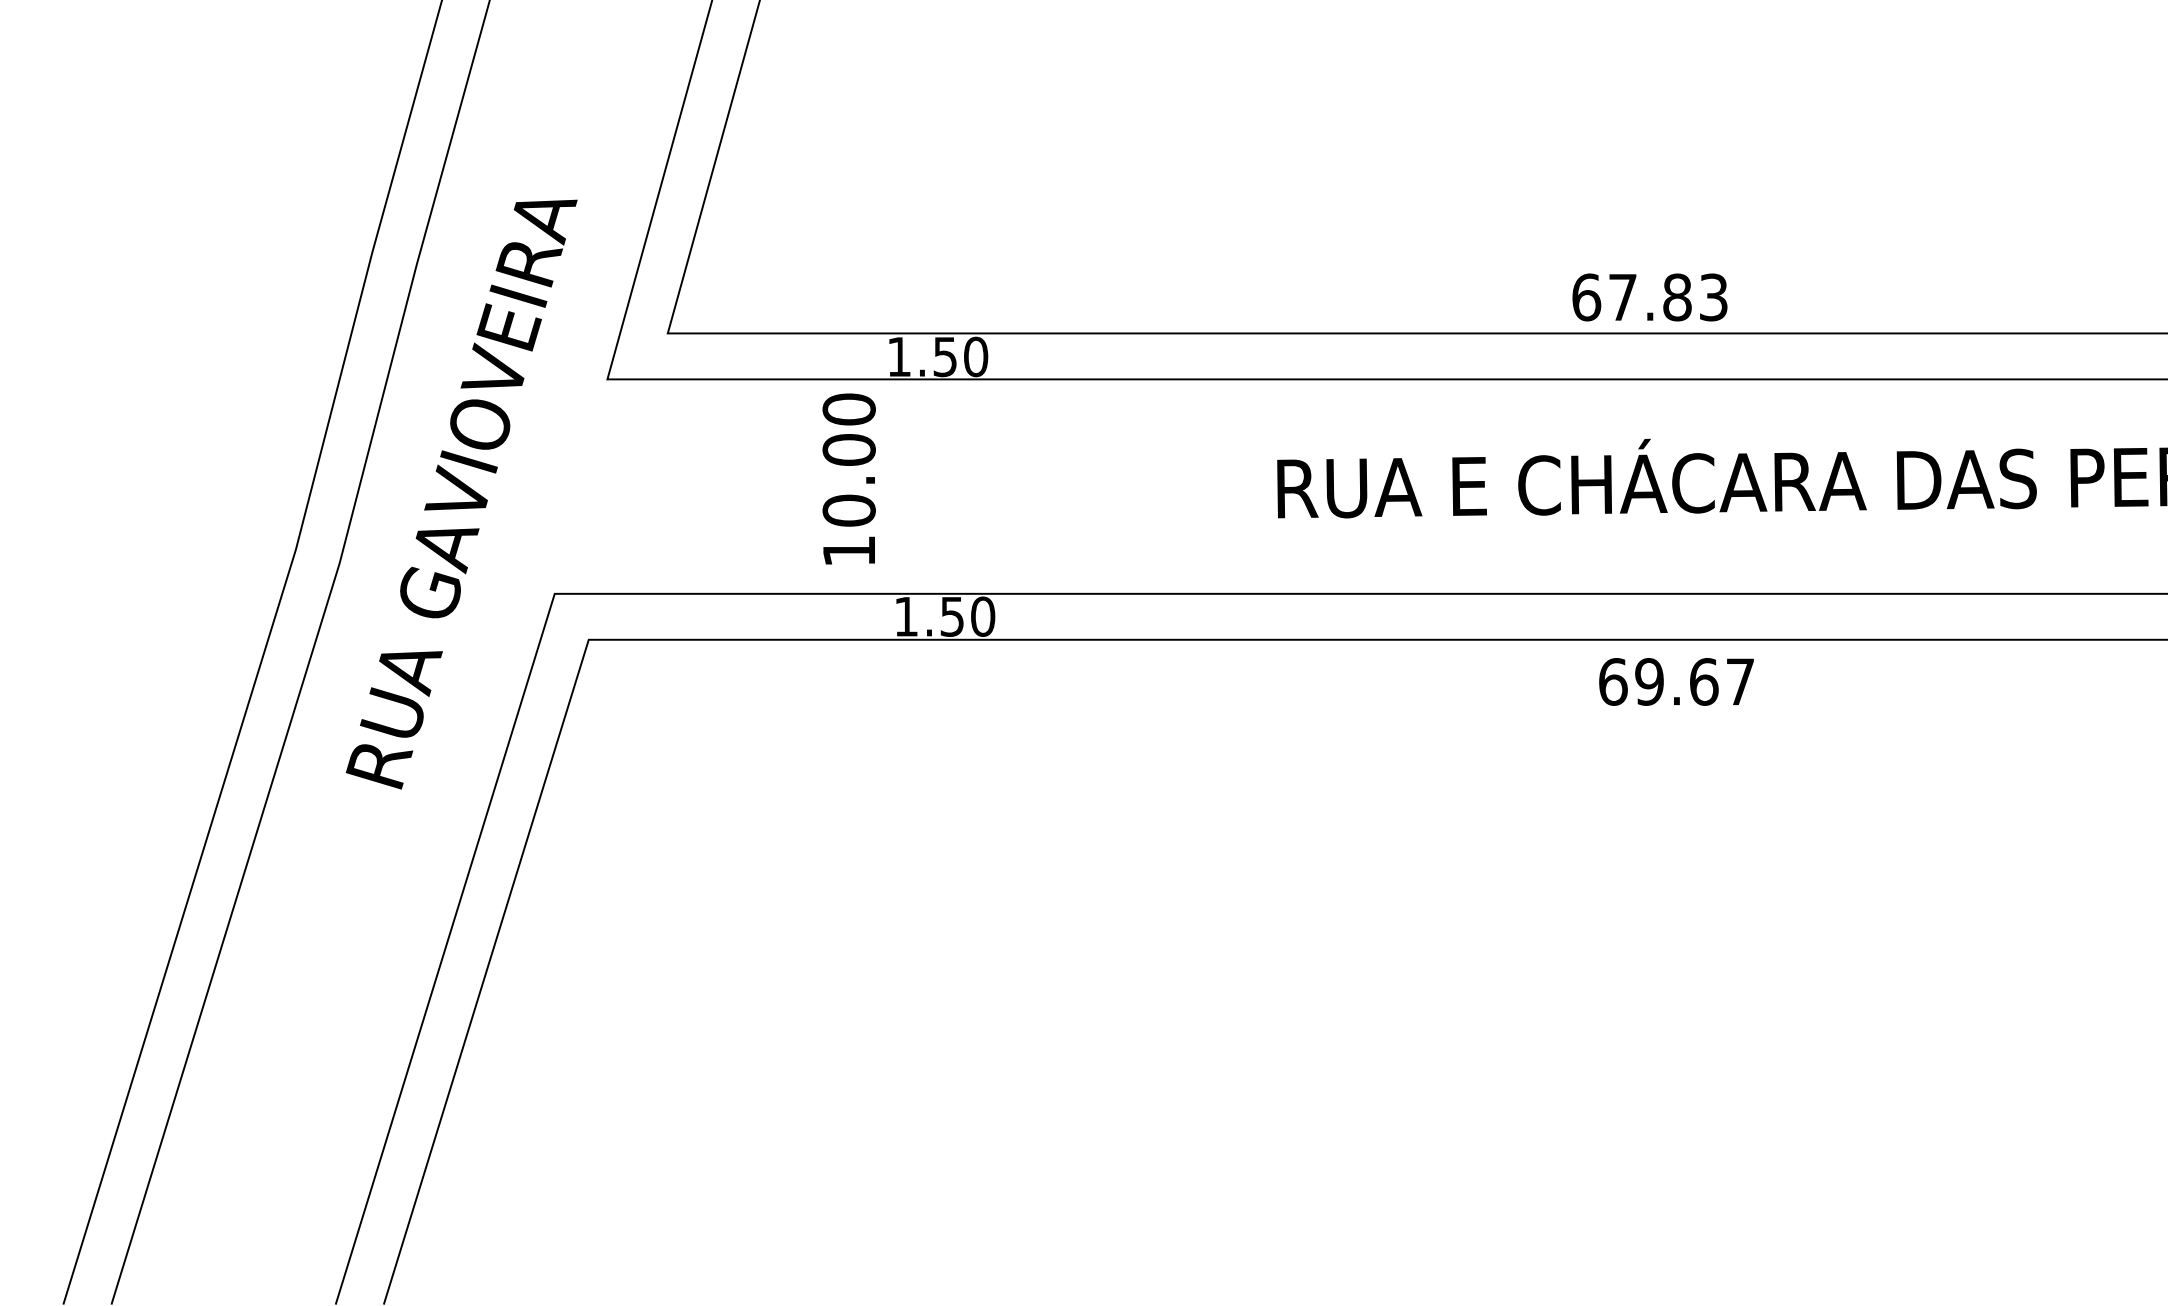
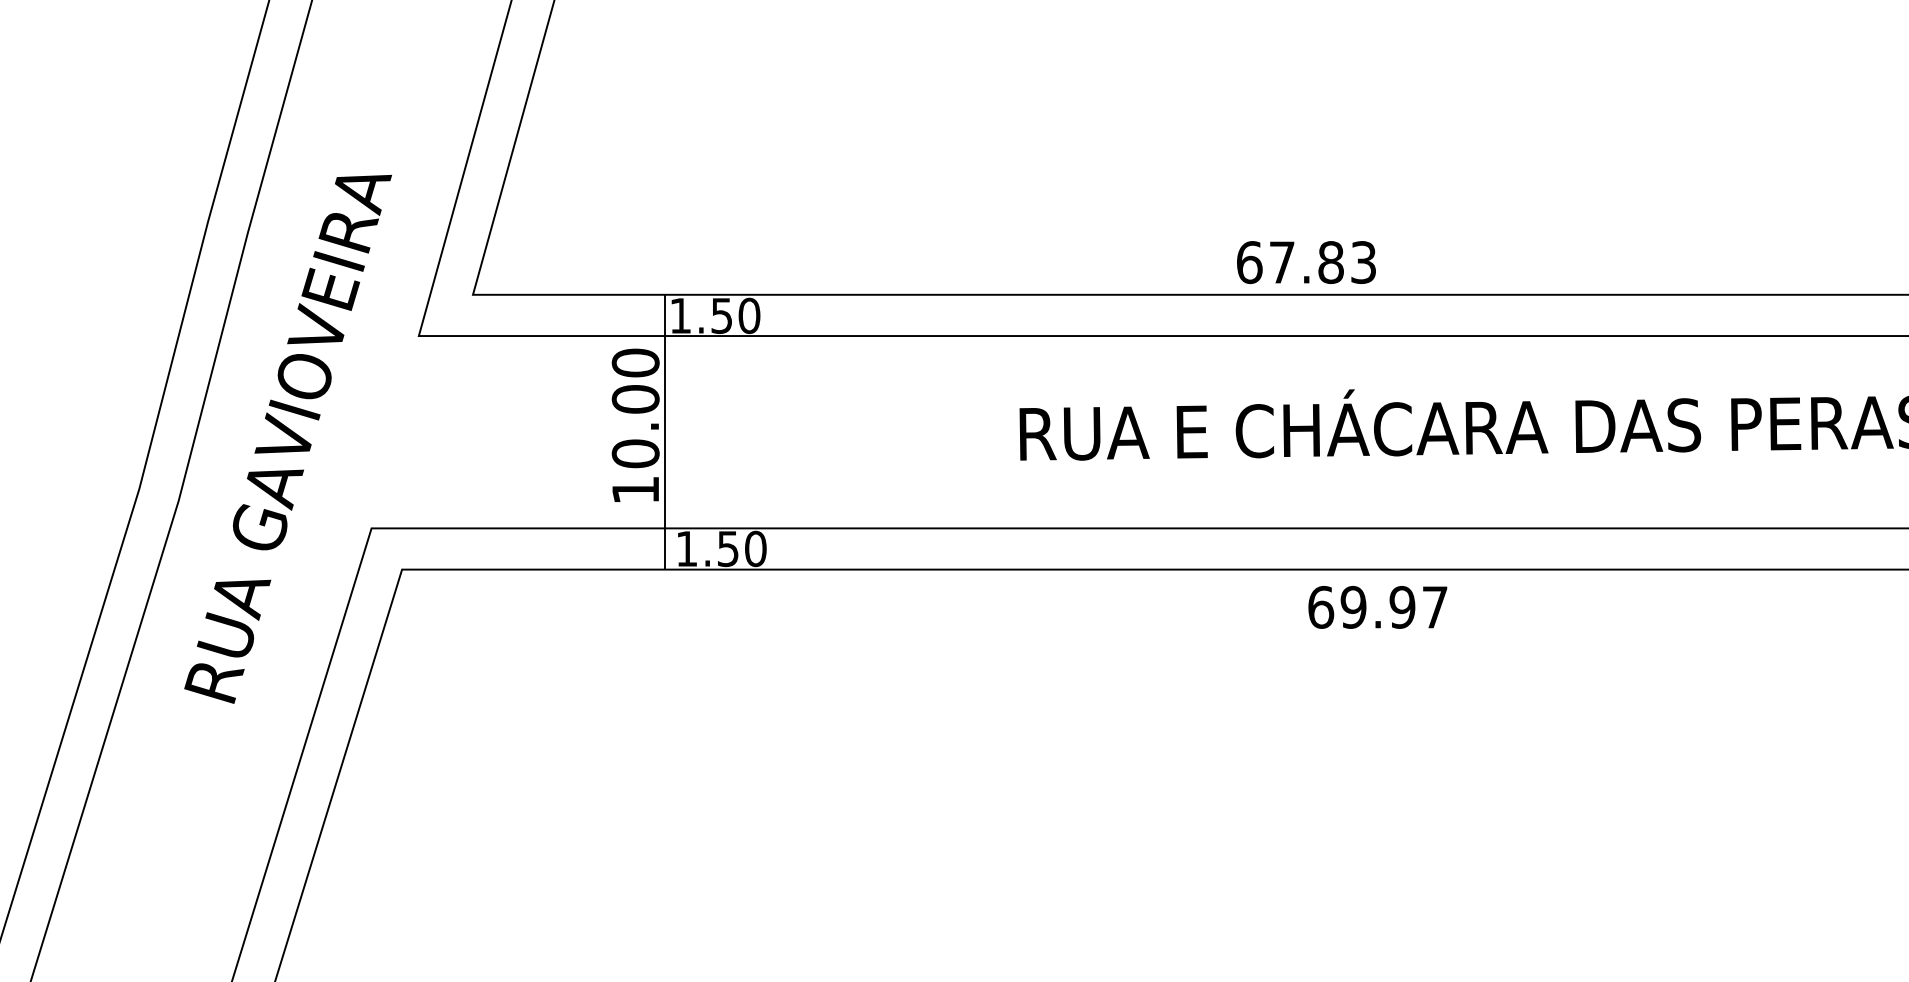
text: (1649, 297) -> (1306, 262), moved
line: (881, 486) -> (664, 432), added
text: (1703, 681) -> (1402, 607), 69.67 -> 69.97

